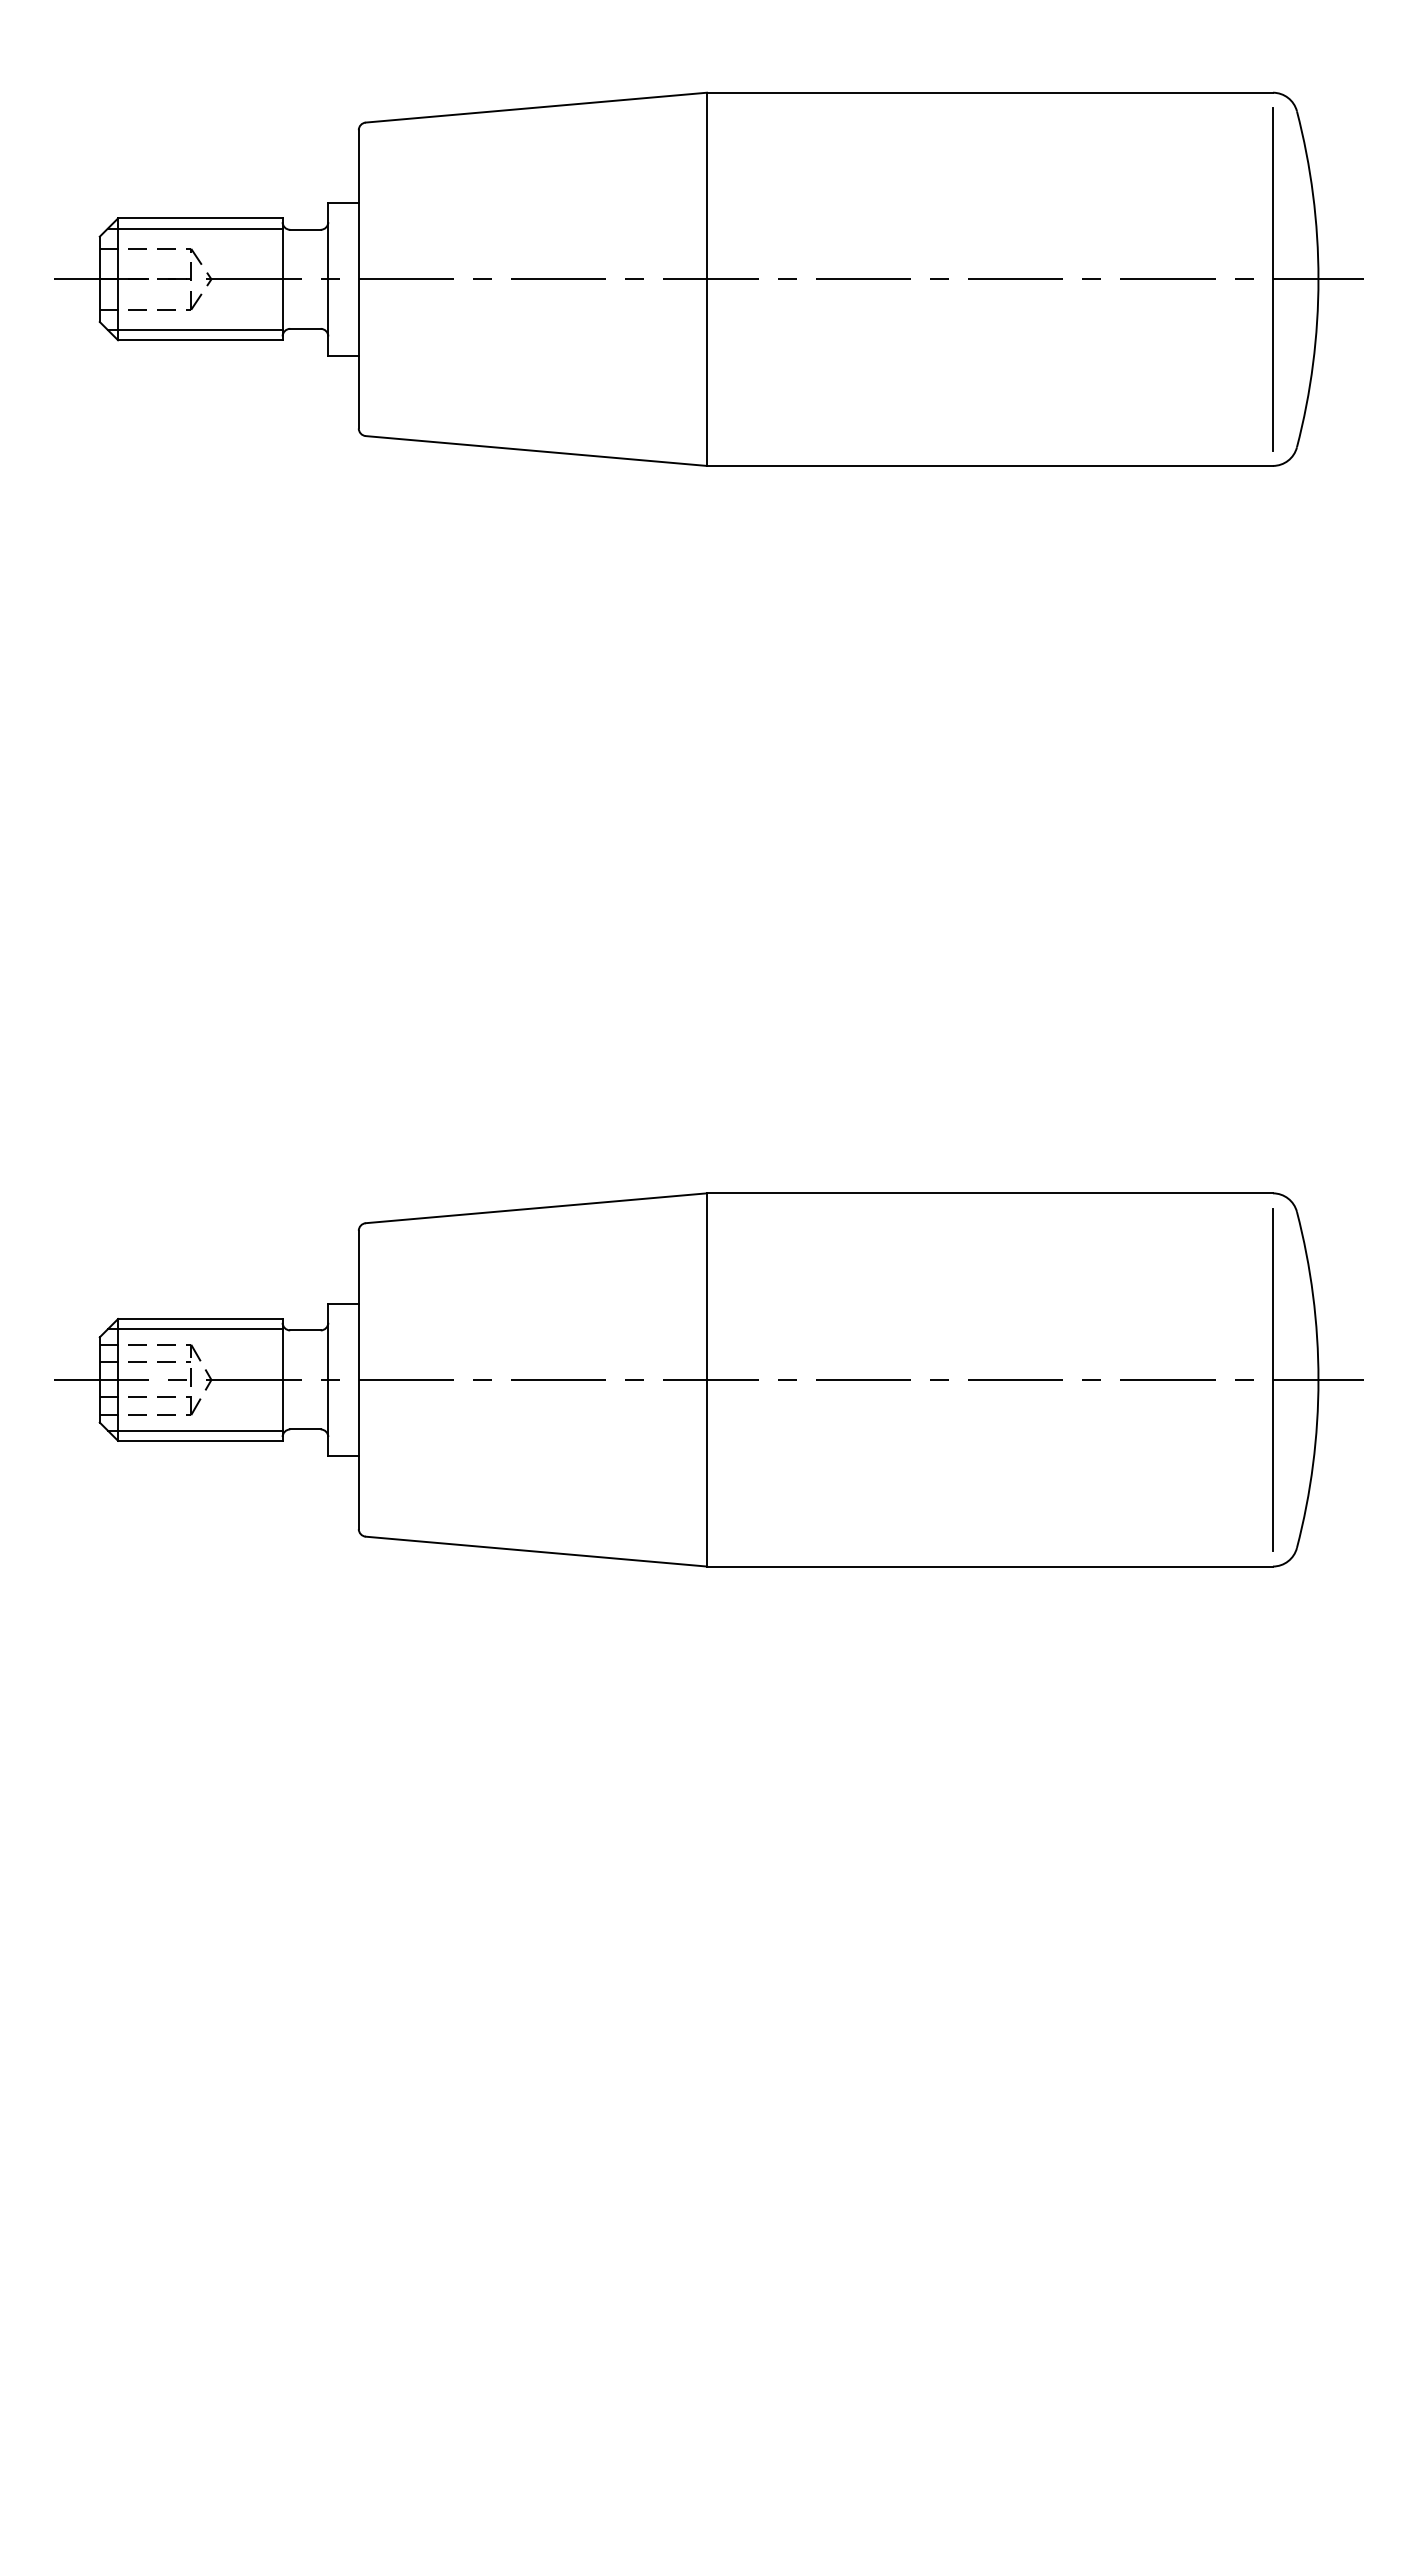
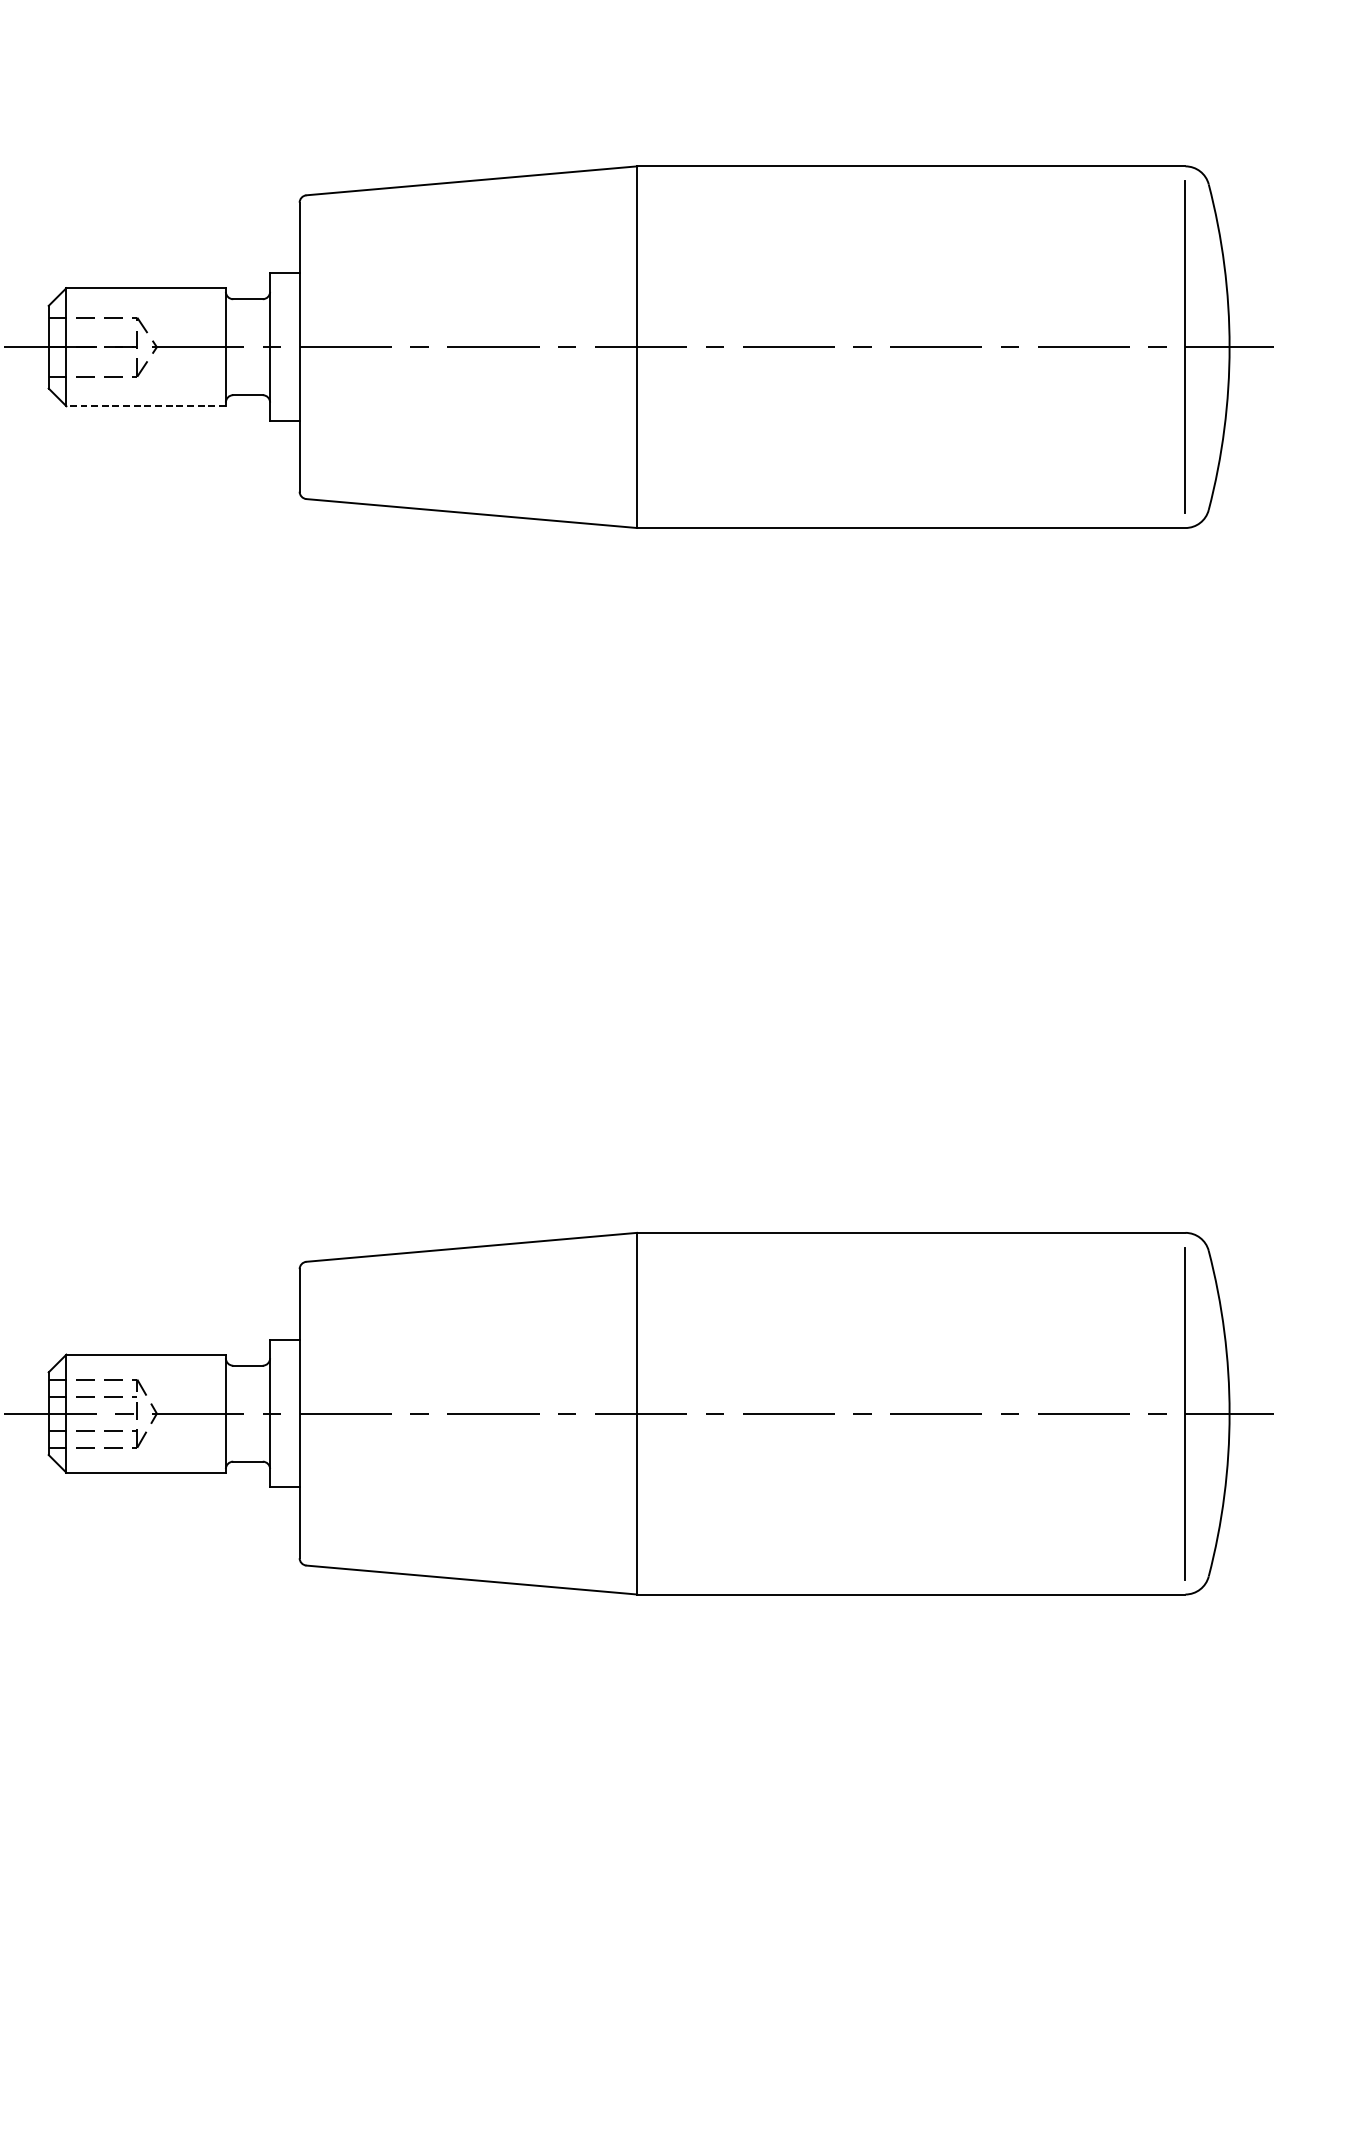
line: (194, 228) -> (140, 297), removed
line: (194, 329) -> (140, 395), removed
line: (199, 340) -> (145, 406), solid -> dashed
line: (194, 1329) -> (140, 1364), removed
line: (194, 1430) -> (140, 1462), removed

